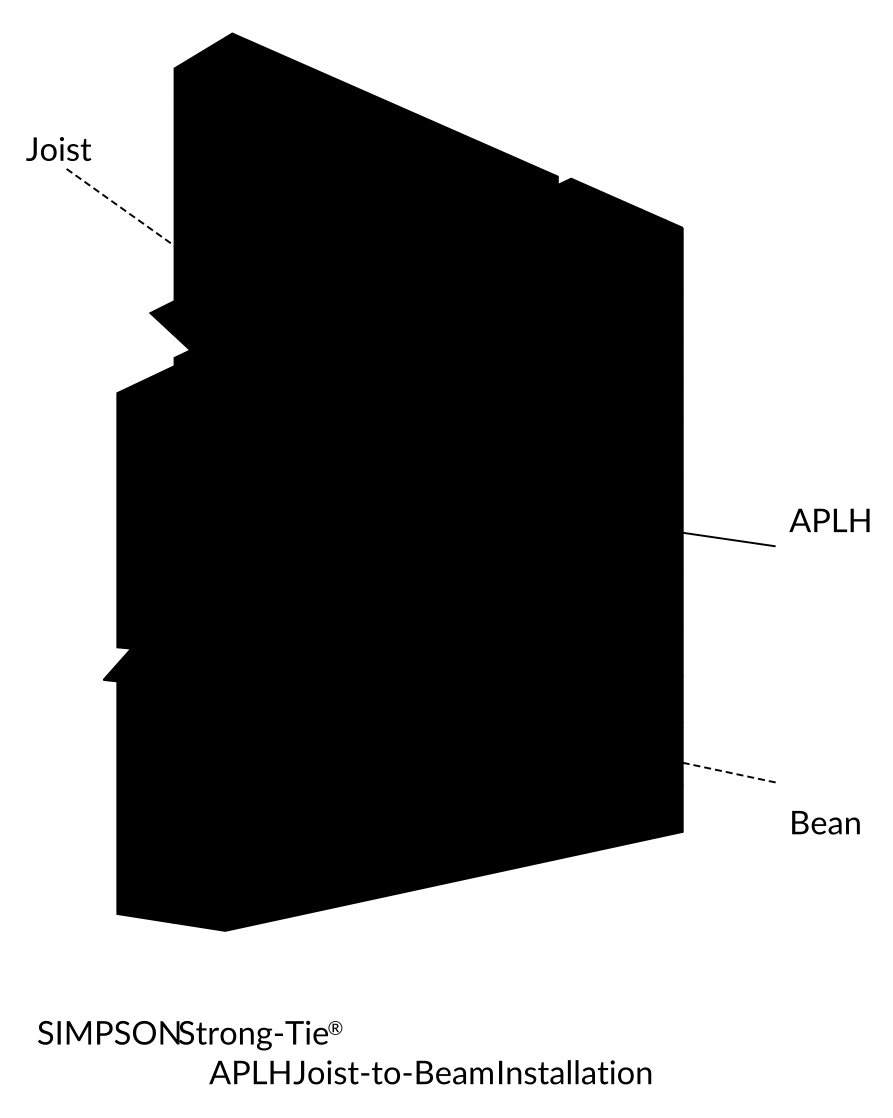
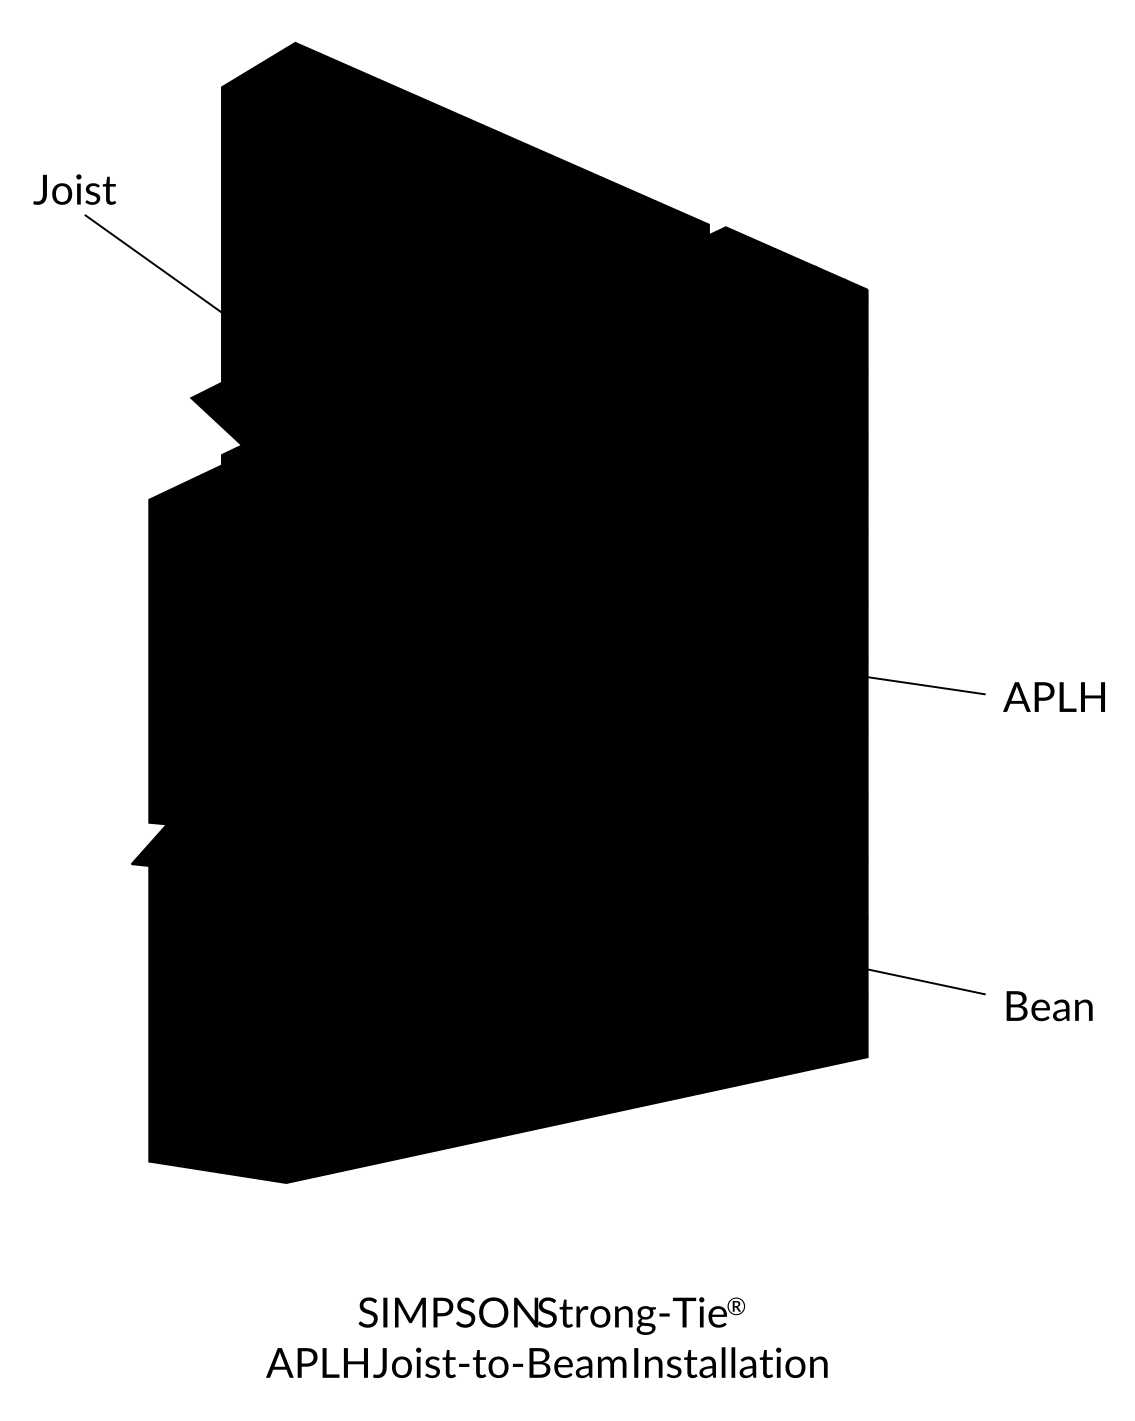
line: (120, 207) -> (153, 263), dashed -> solid
text: (829, 520) -> (1054, 697), moved
line: (728, 772) -> (925, 981), dashed -> solid
text: (825, 822) -> (1049, 1005), moved
text: (190, 1035) -> (552, 1315), moved

